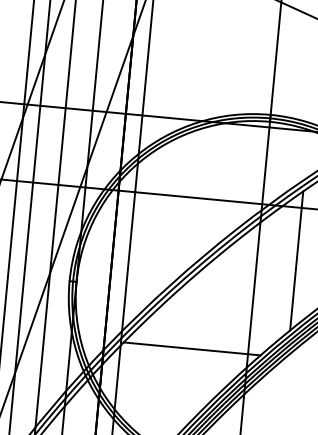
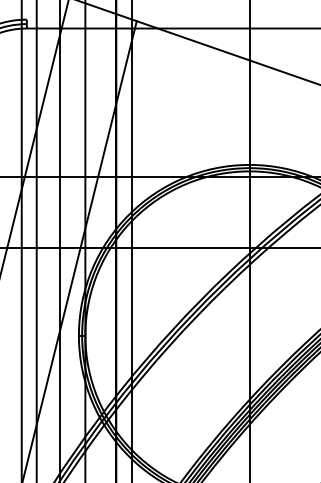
line: (296, 260) -> (286, 296), removed
line: (191, 349) -> (197, 387), removed

